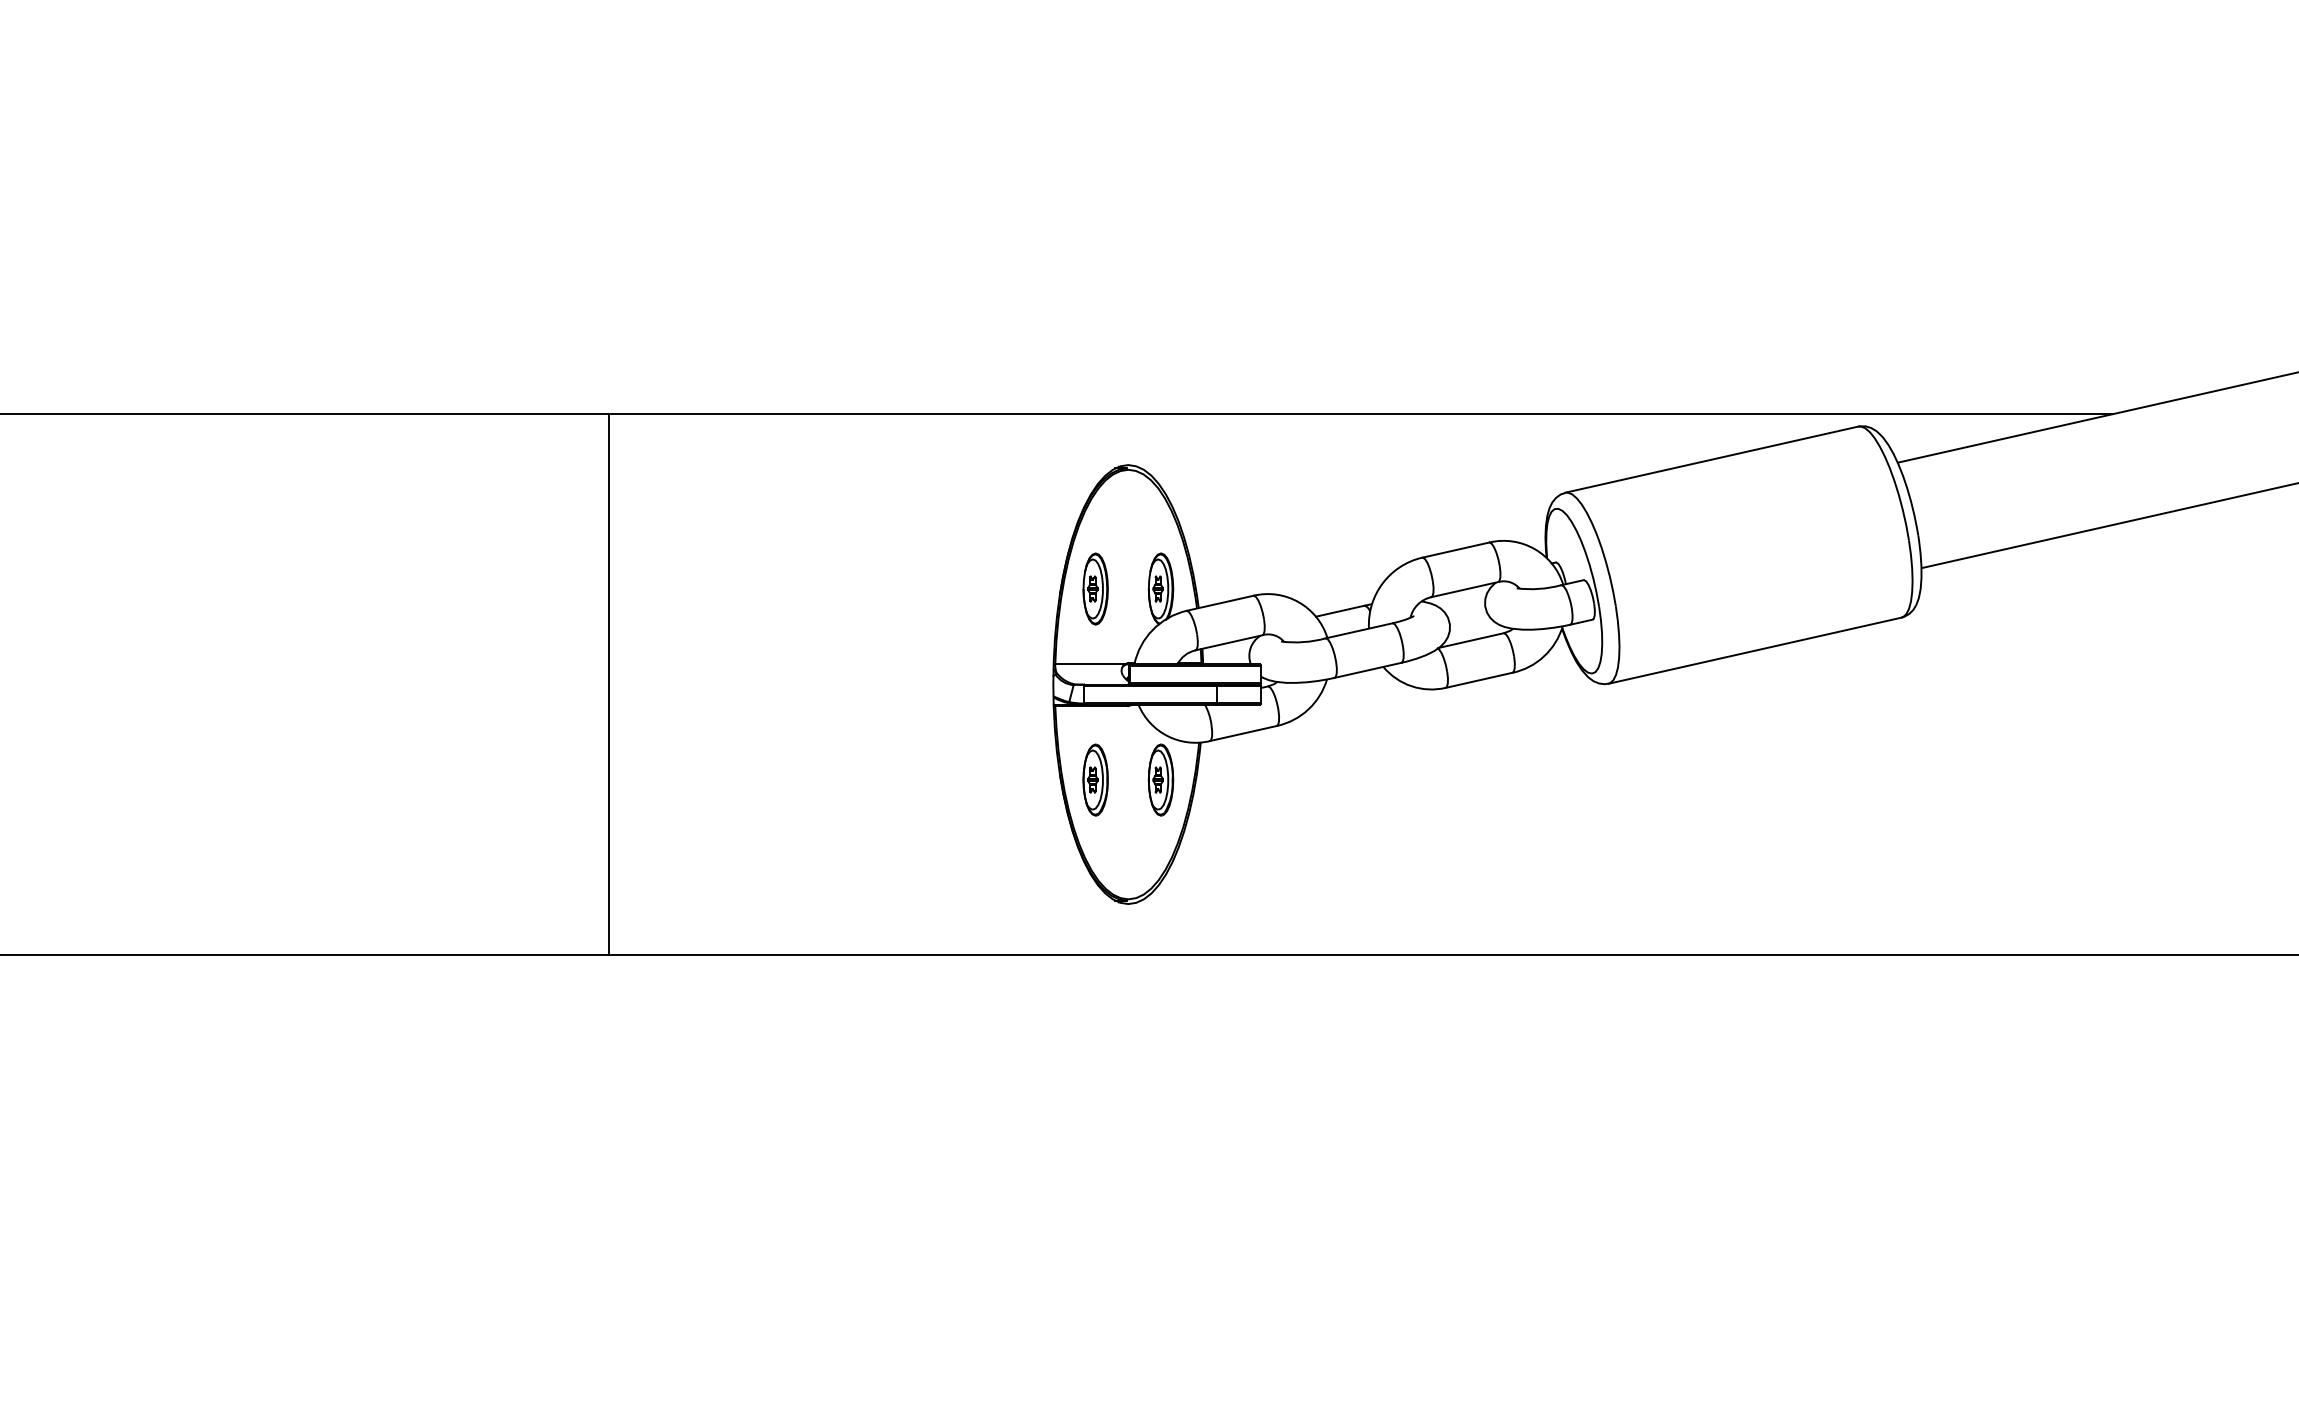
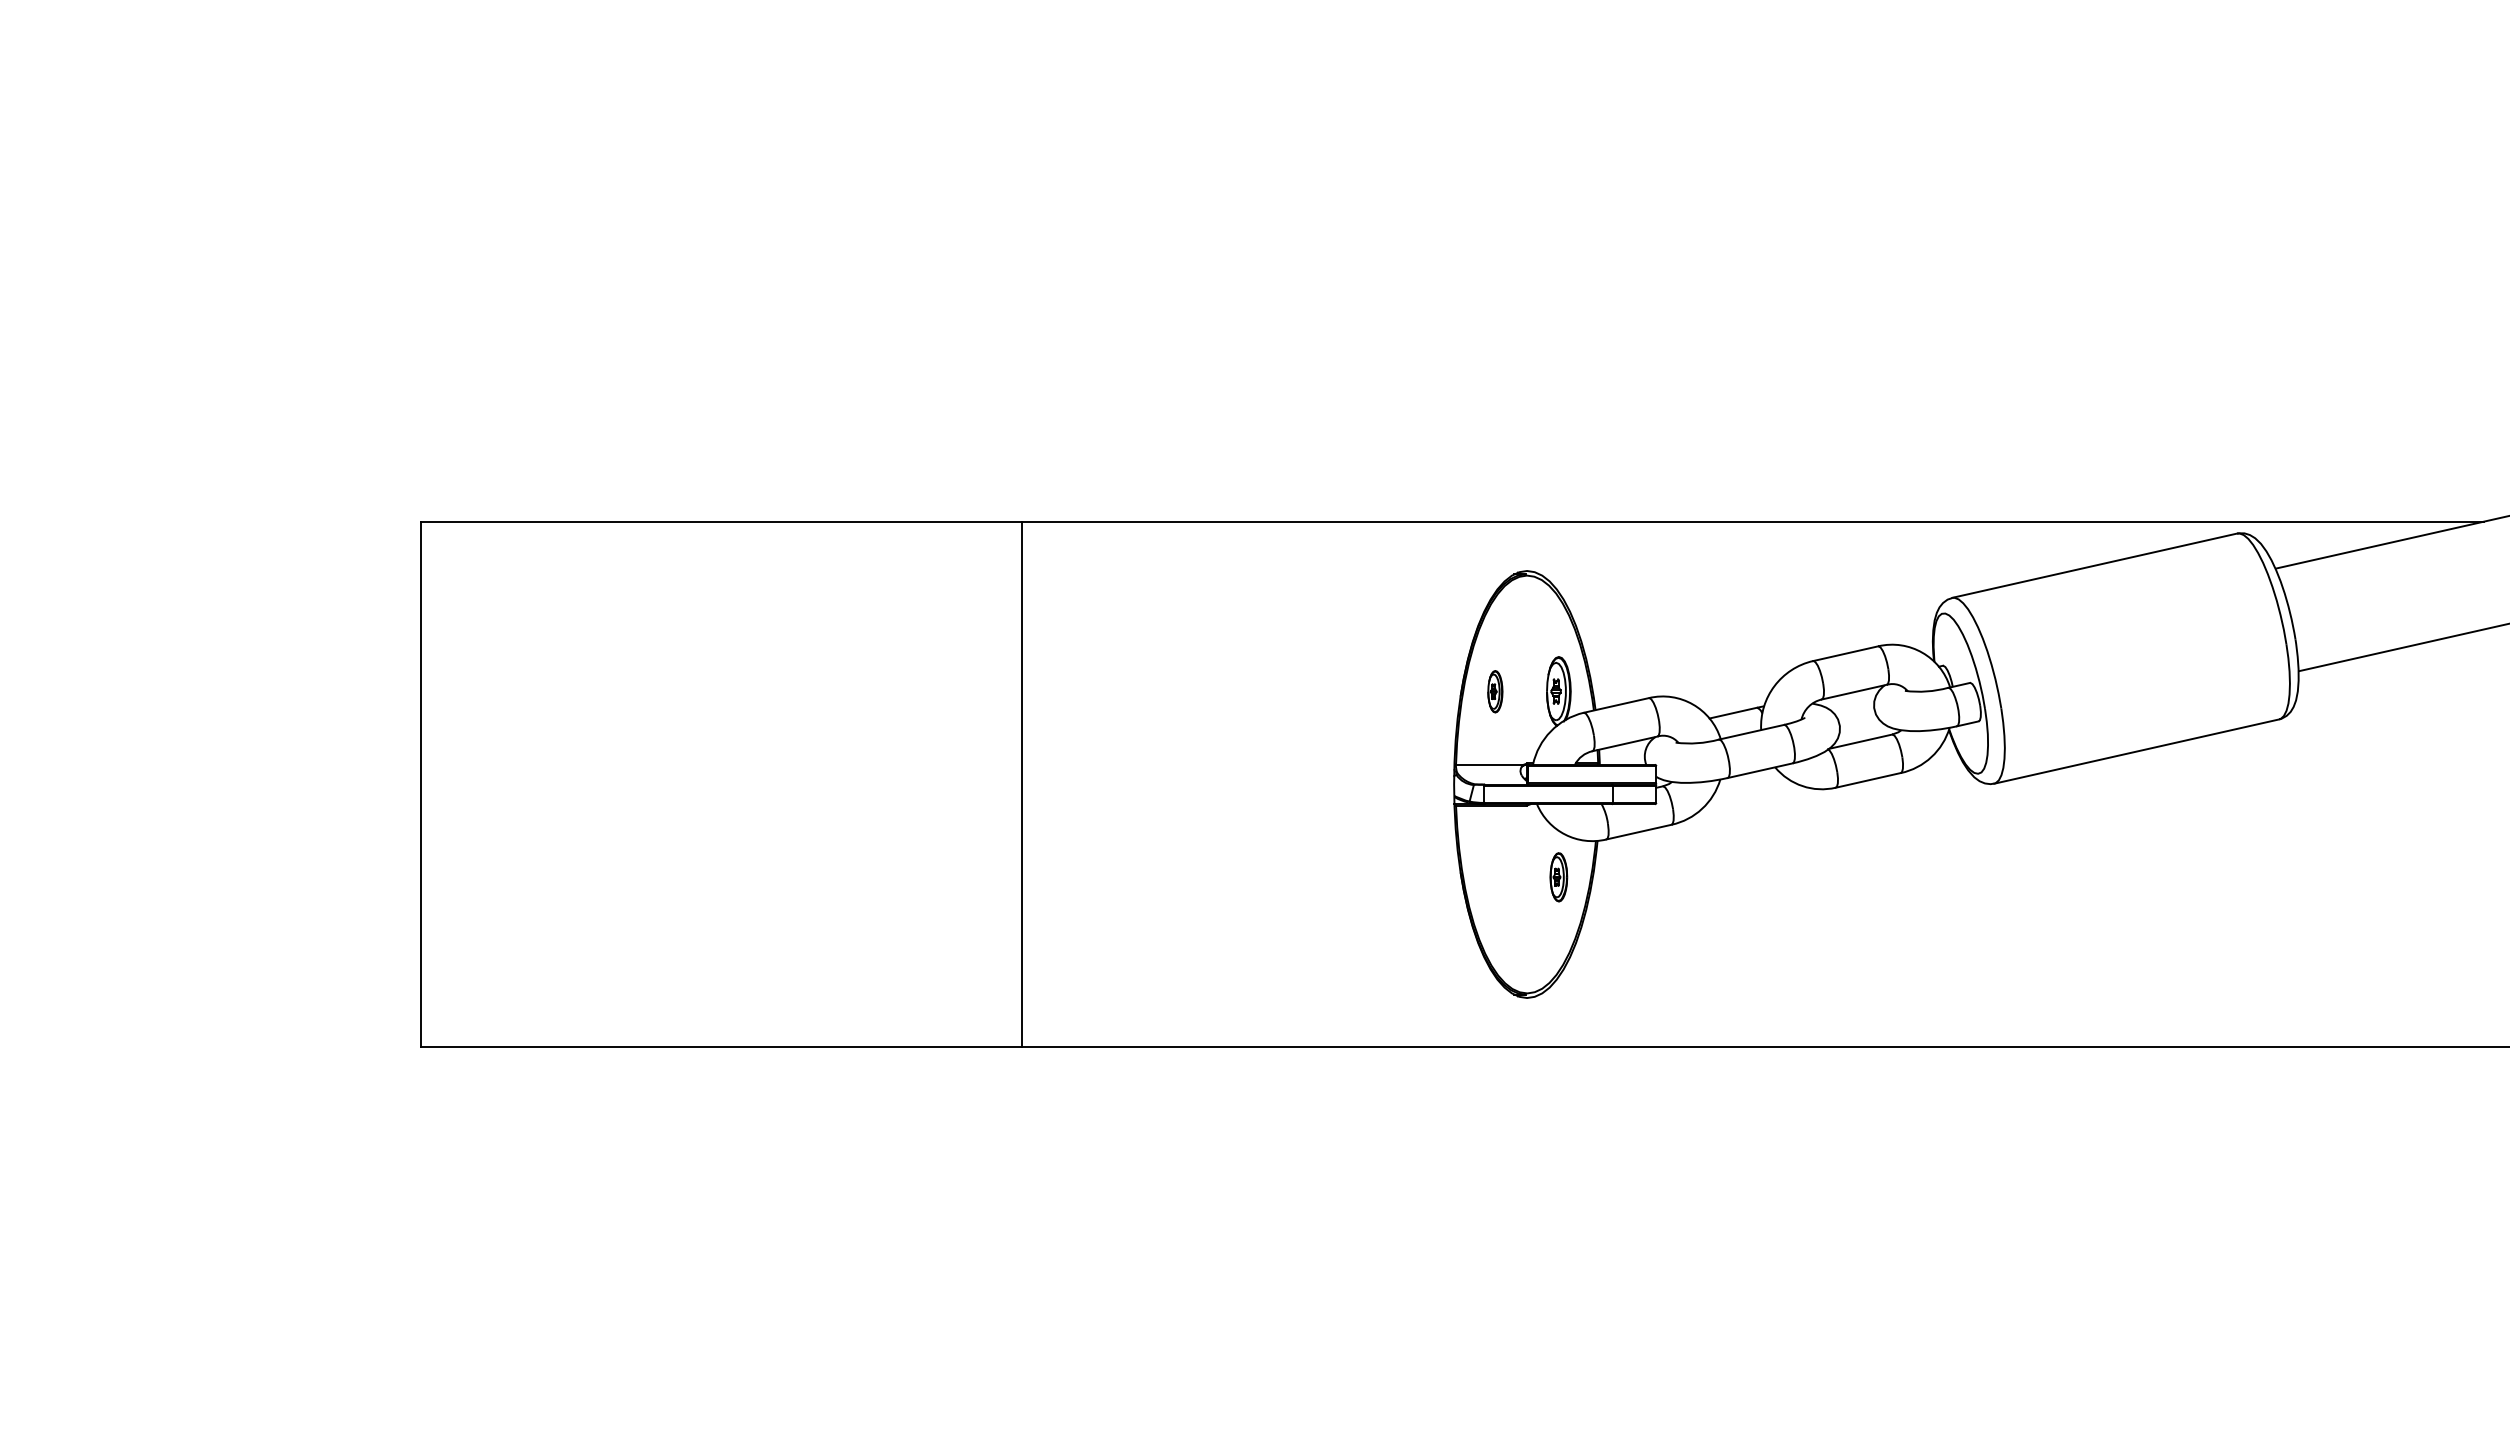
part: (1095, 588) -> (1495, 691), size x0.6
part: (1095, 779) -> (1495, 876), removed
part: (1160, 779) -> (1558, 876), size x0.7

